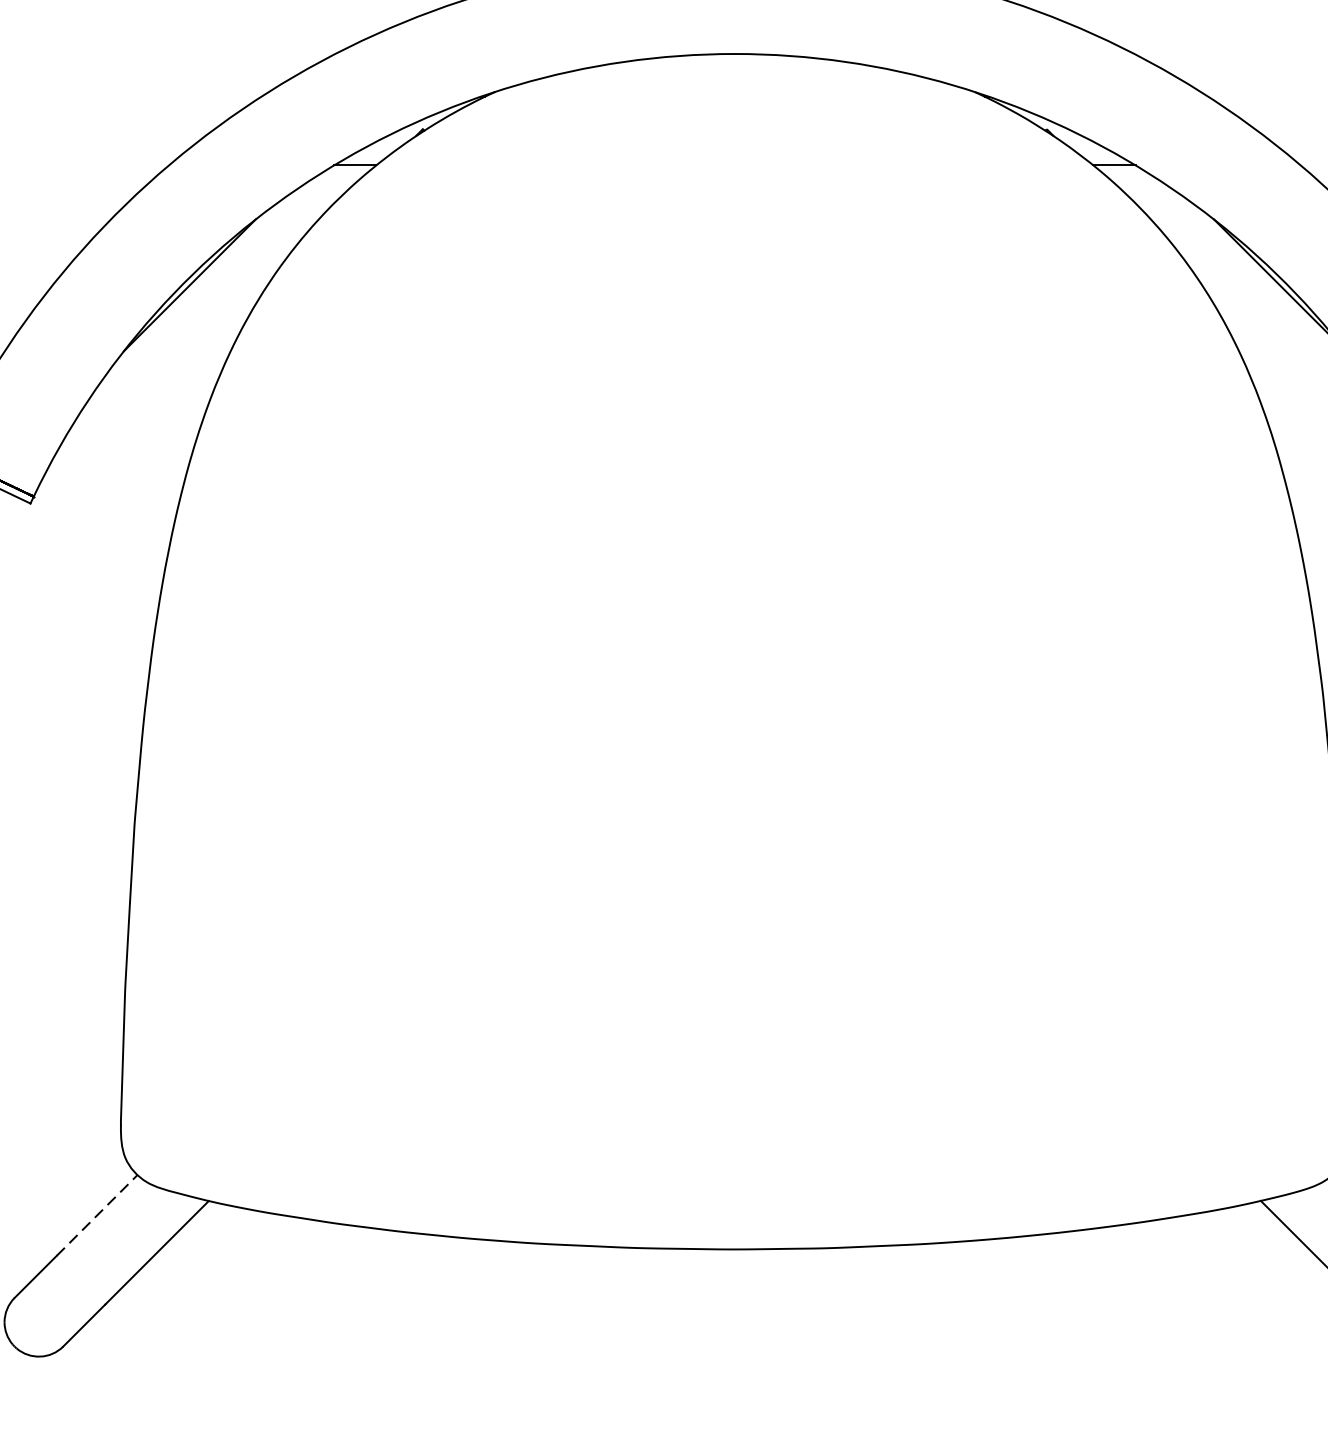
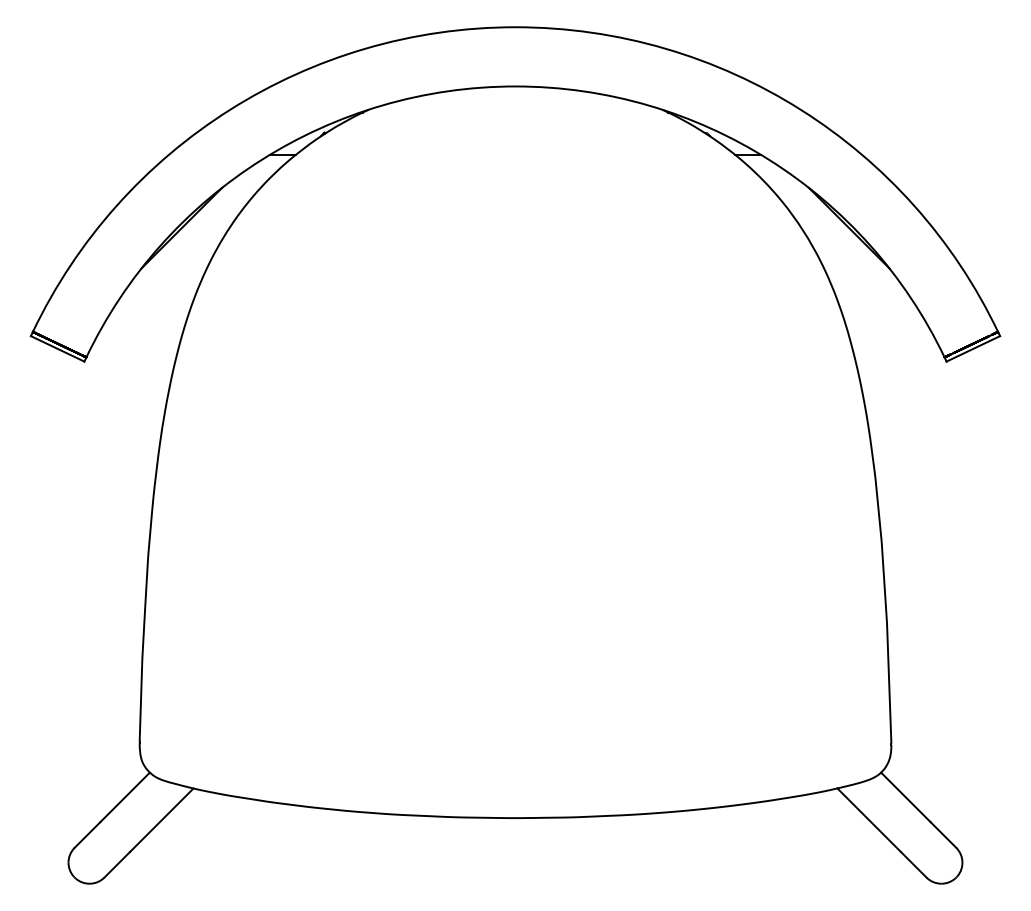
line: (97, 1215) -> (125, 797), dashed -> solid

